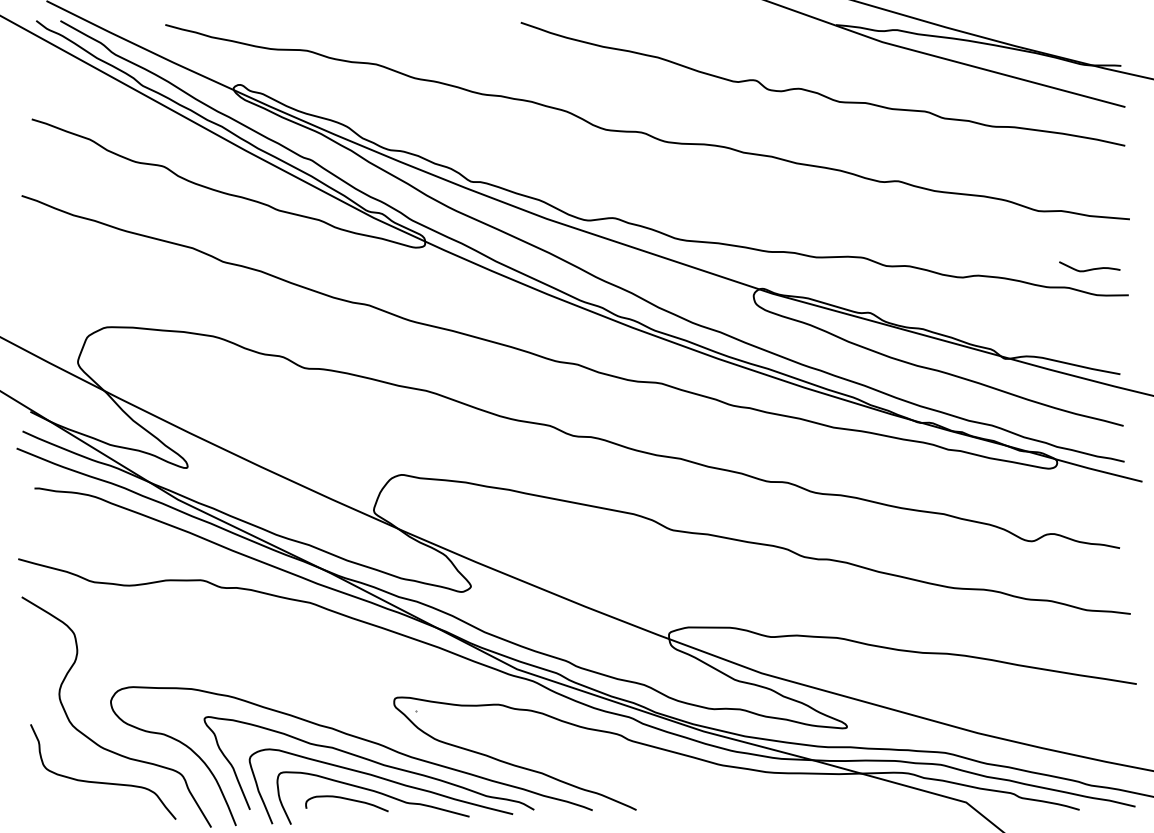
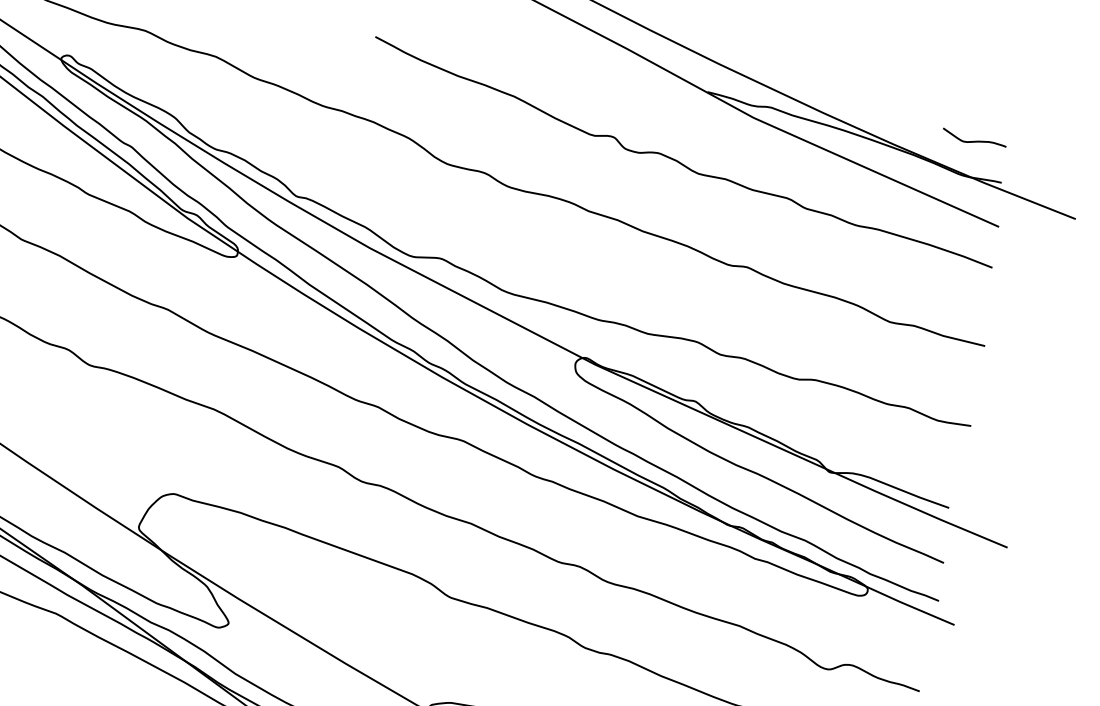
curve: (1091, 268) -> (976, 140), moved

